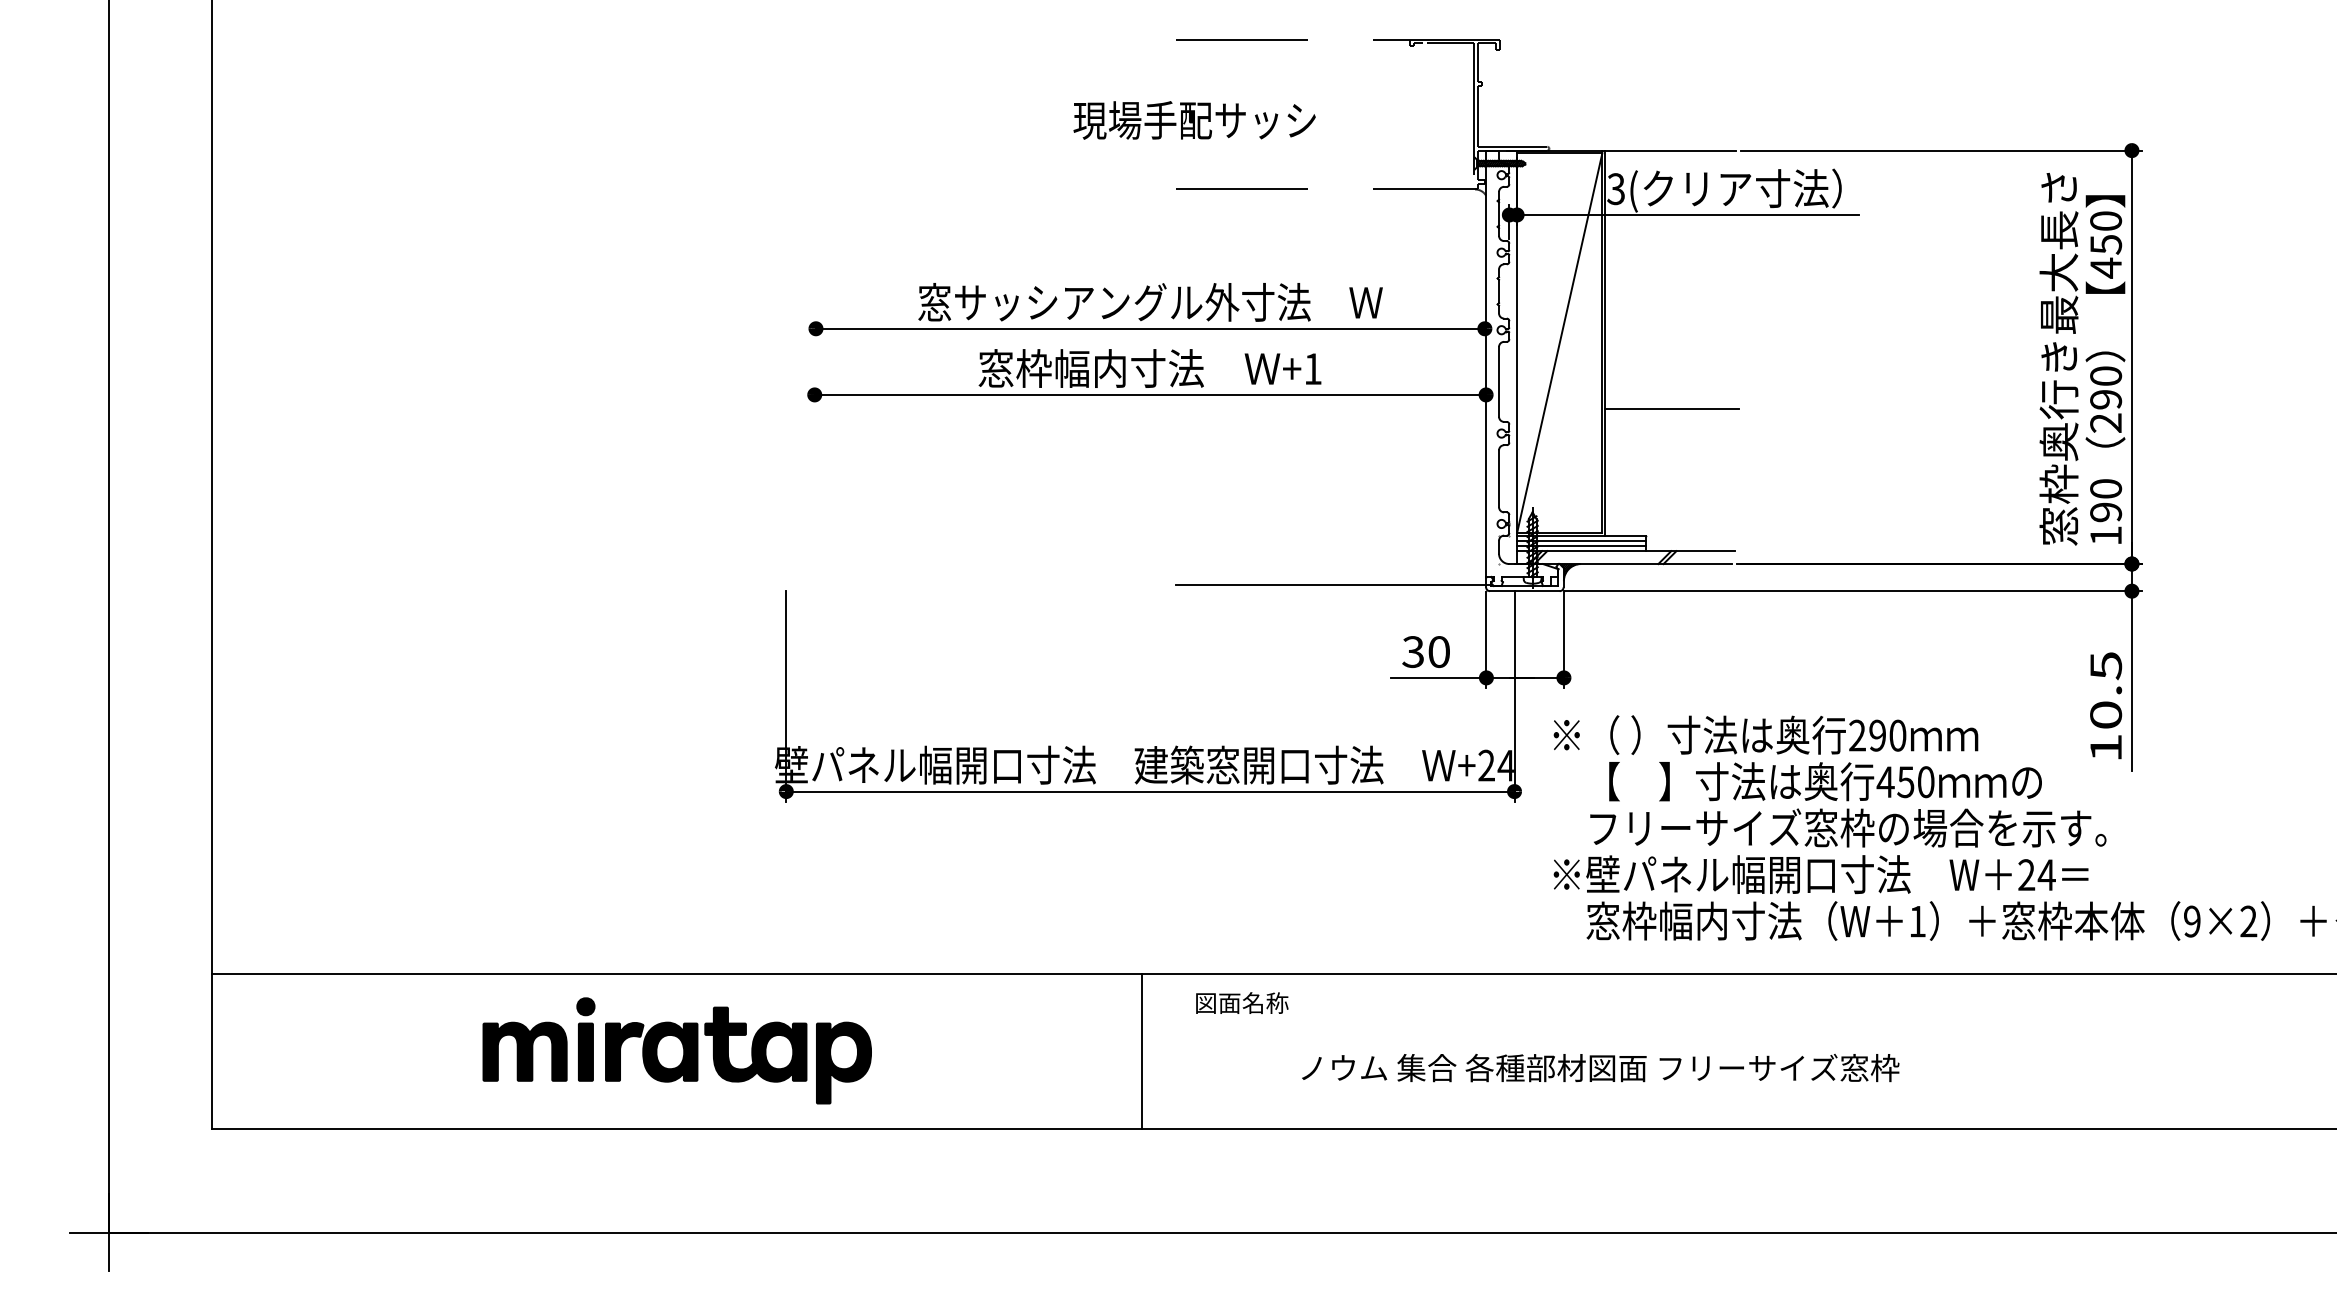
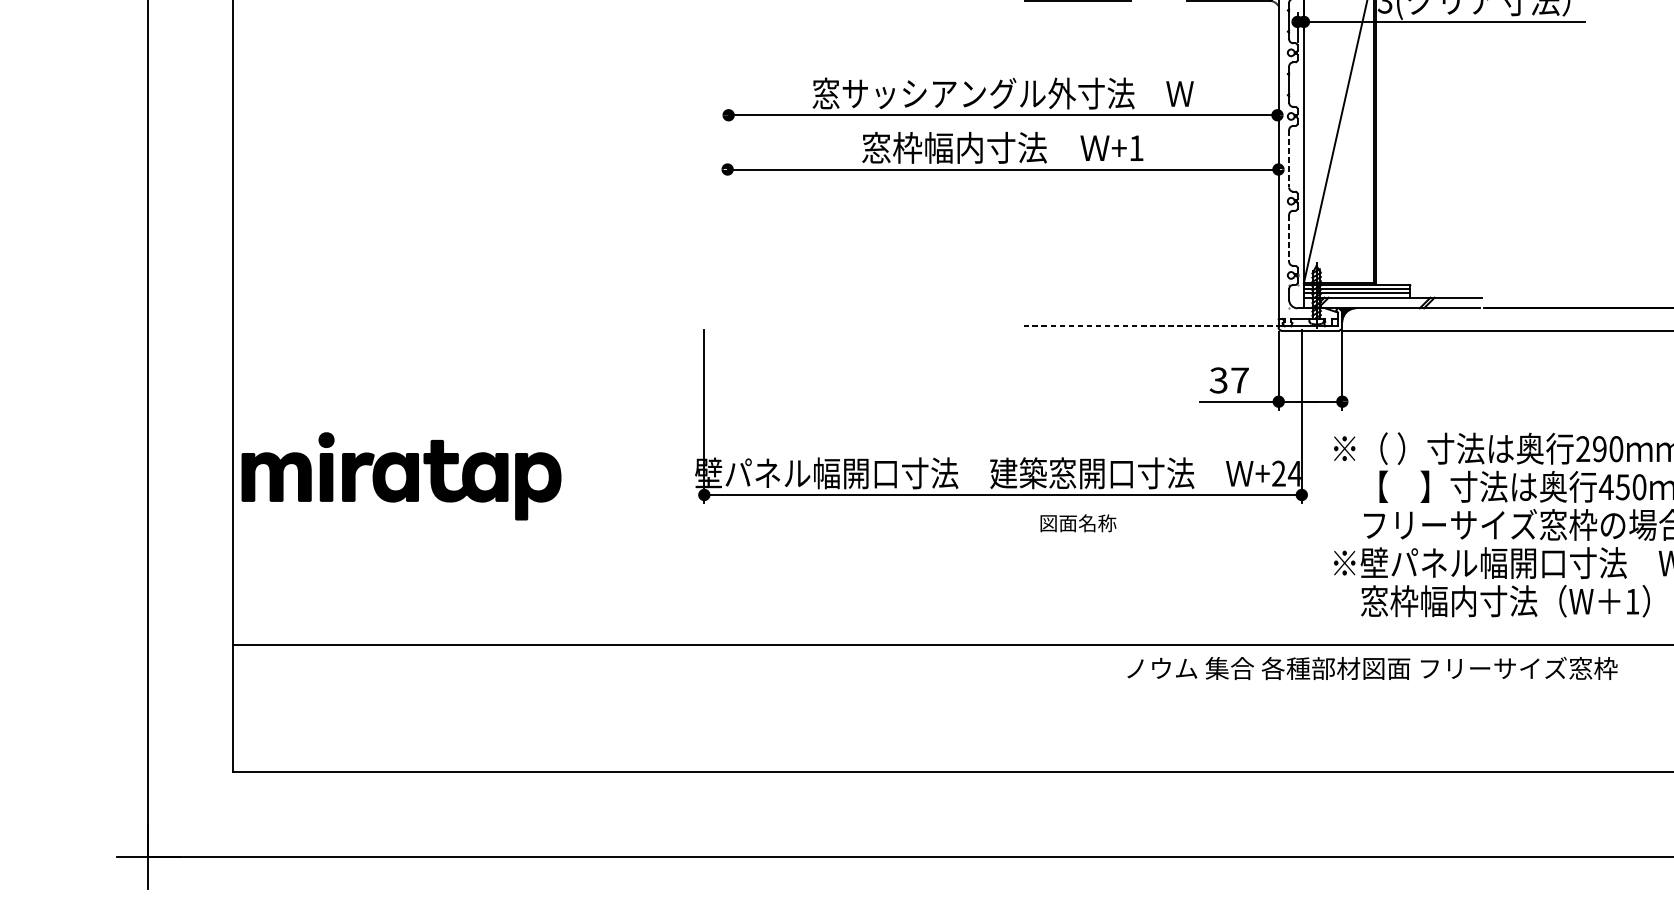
line: (1499, 381) -> (1289, 158), solid -> dashed
line: (1671, 409) -> (1430, 181), removed
line: (1499, 479) -> (1289, 238), solid -> dashed
line: (1332, 585) -> (1152, 325), solid -> dashed
text: (1439, 652) -> (1240, 380), 30 -> 37
text: (1242, 1002) -> (1078, 522), moved
part: (676, 1050) -> (400, 476), moved
line: (1142, 1051) -> (996, 708), removed
text: (1600, 1068) -> (1372, 668), moved

